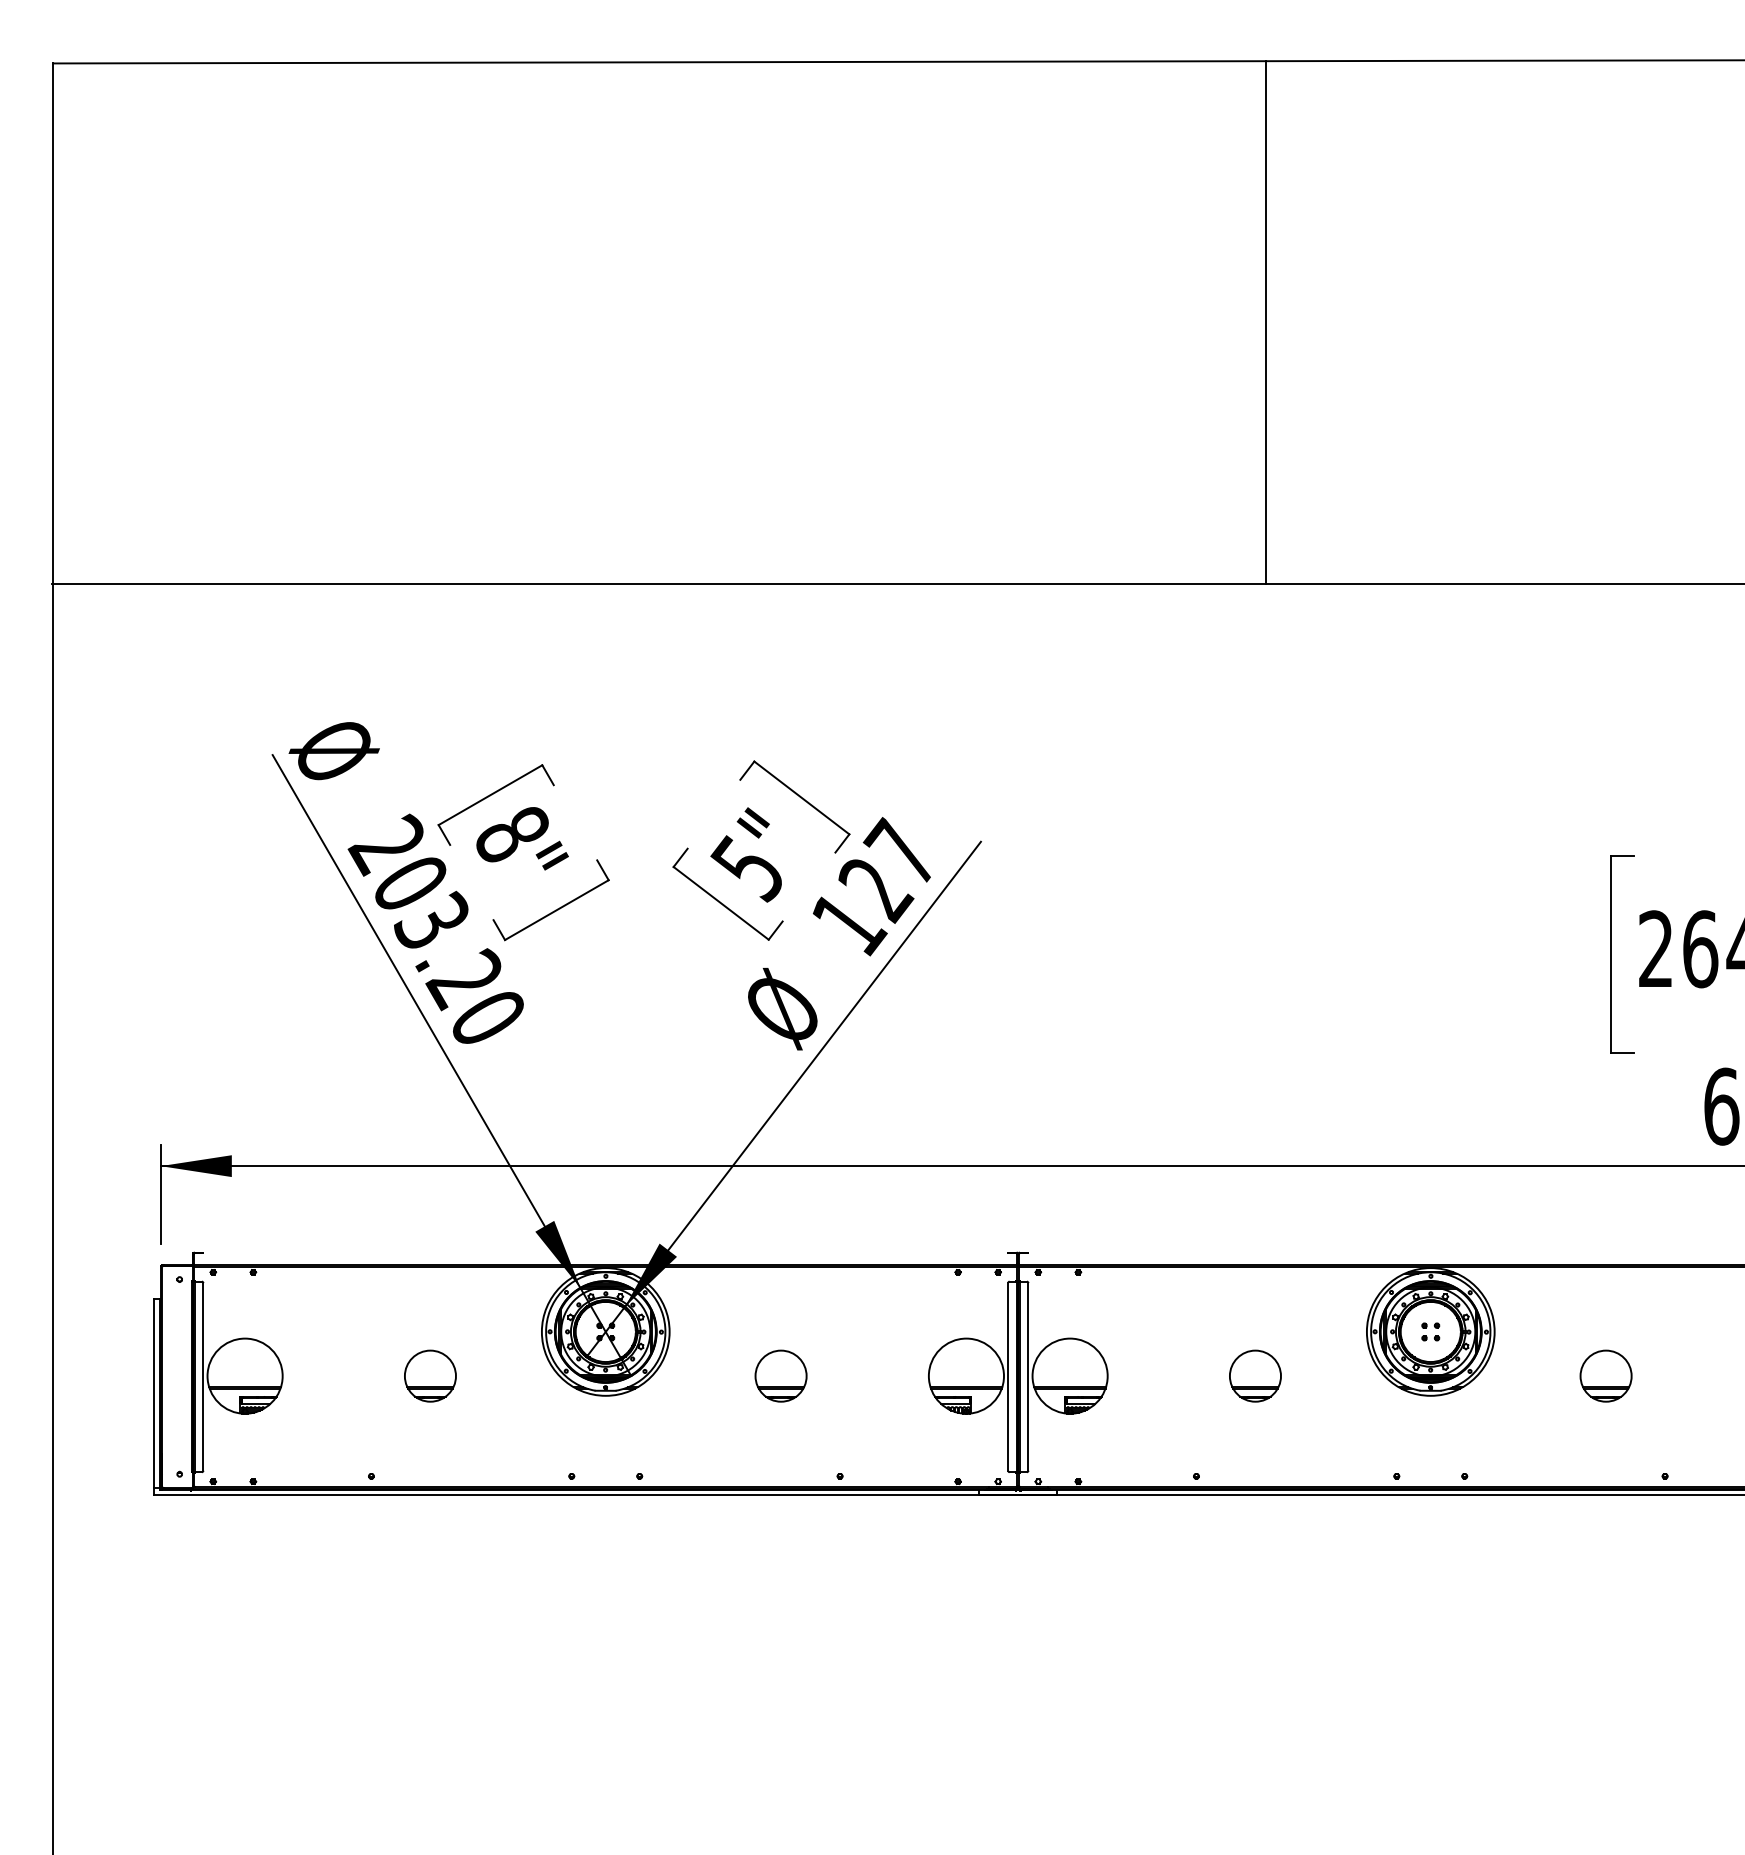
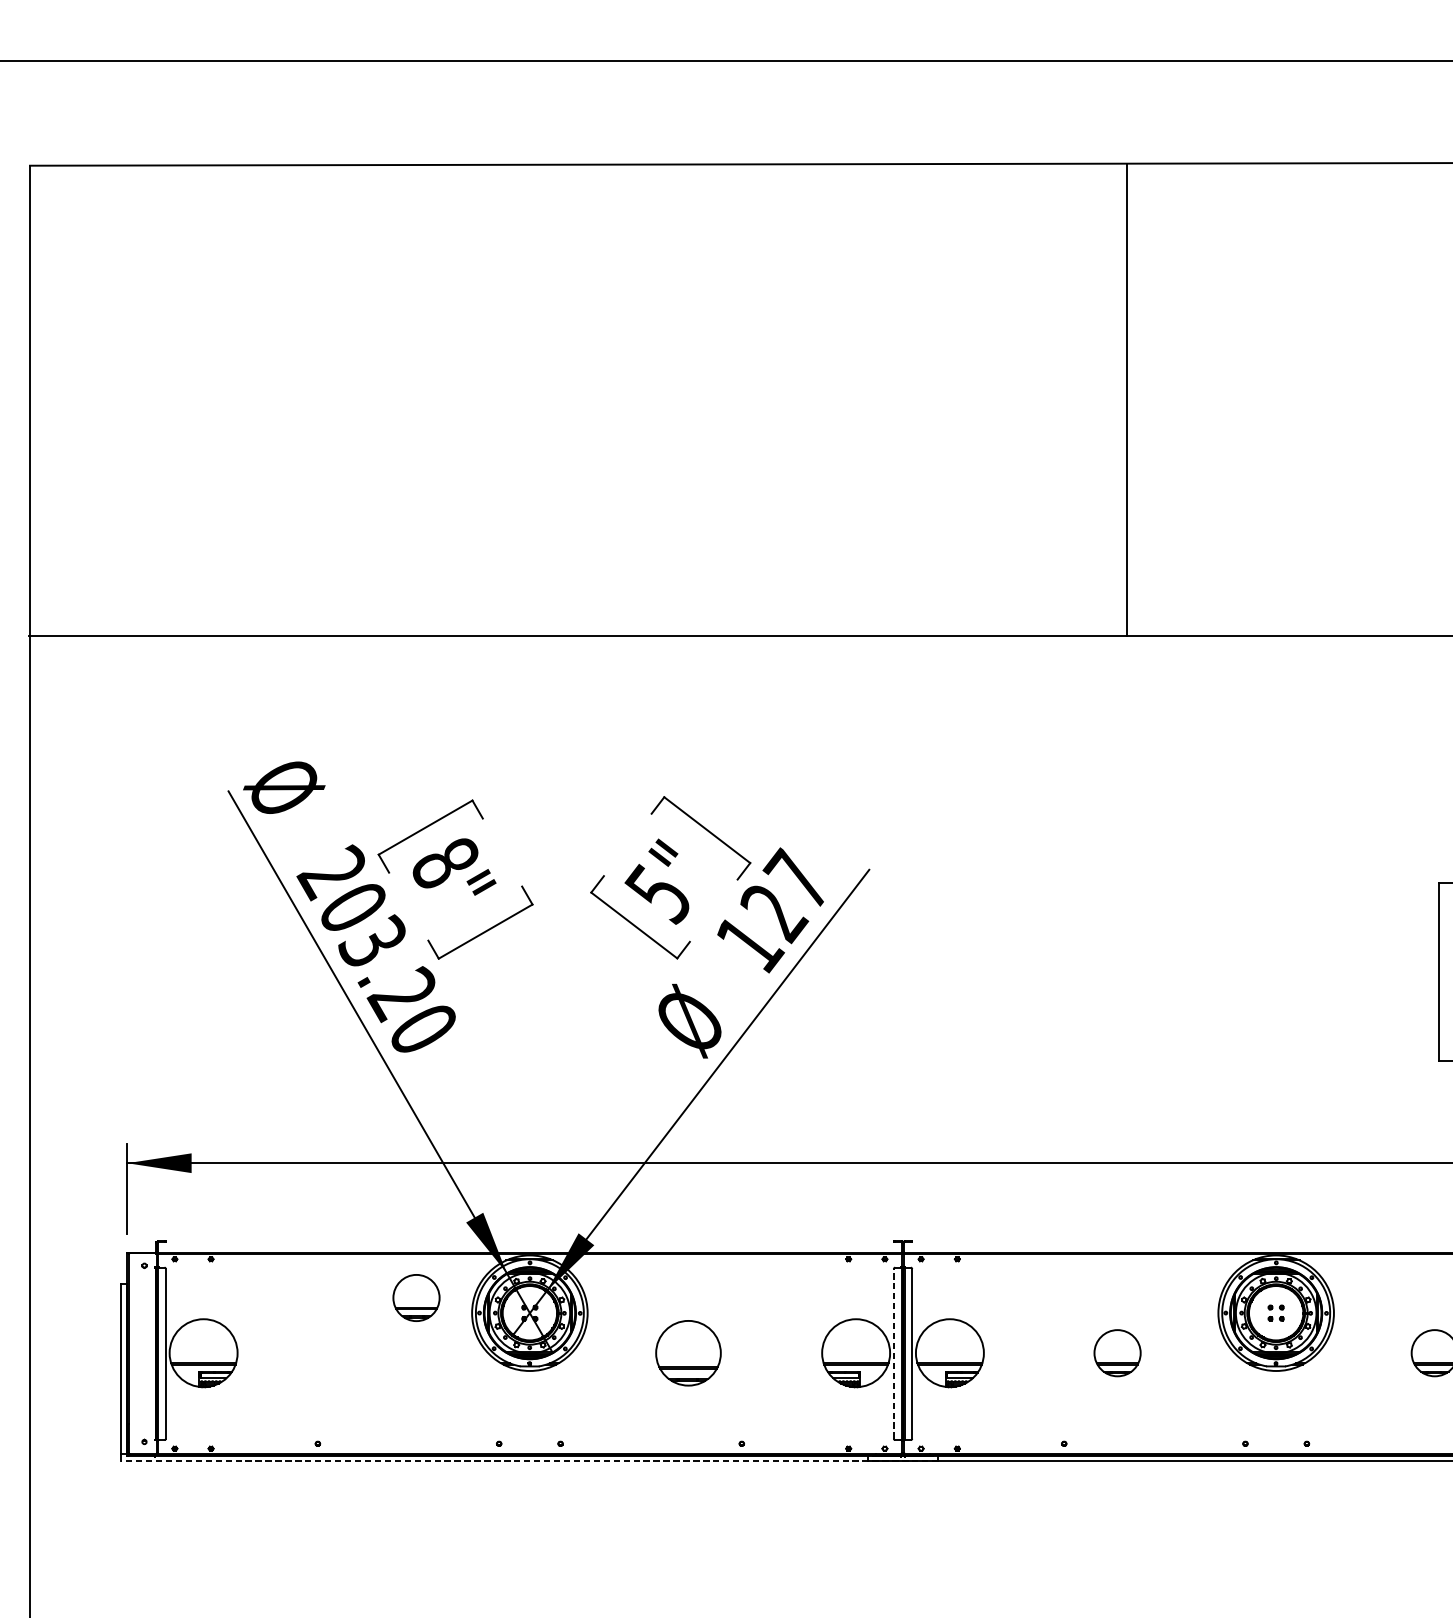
part: (430, 1375) -> (416, 1297), moved
part: (780, 1375) -> (687, 1352), size x1.4
line: (1008, 1376) -> (894, 1353), solid -> dashed
line: (605, 1495) -> (529, 1461), solid -> dashed

